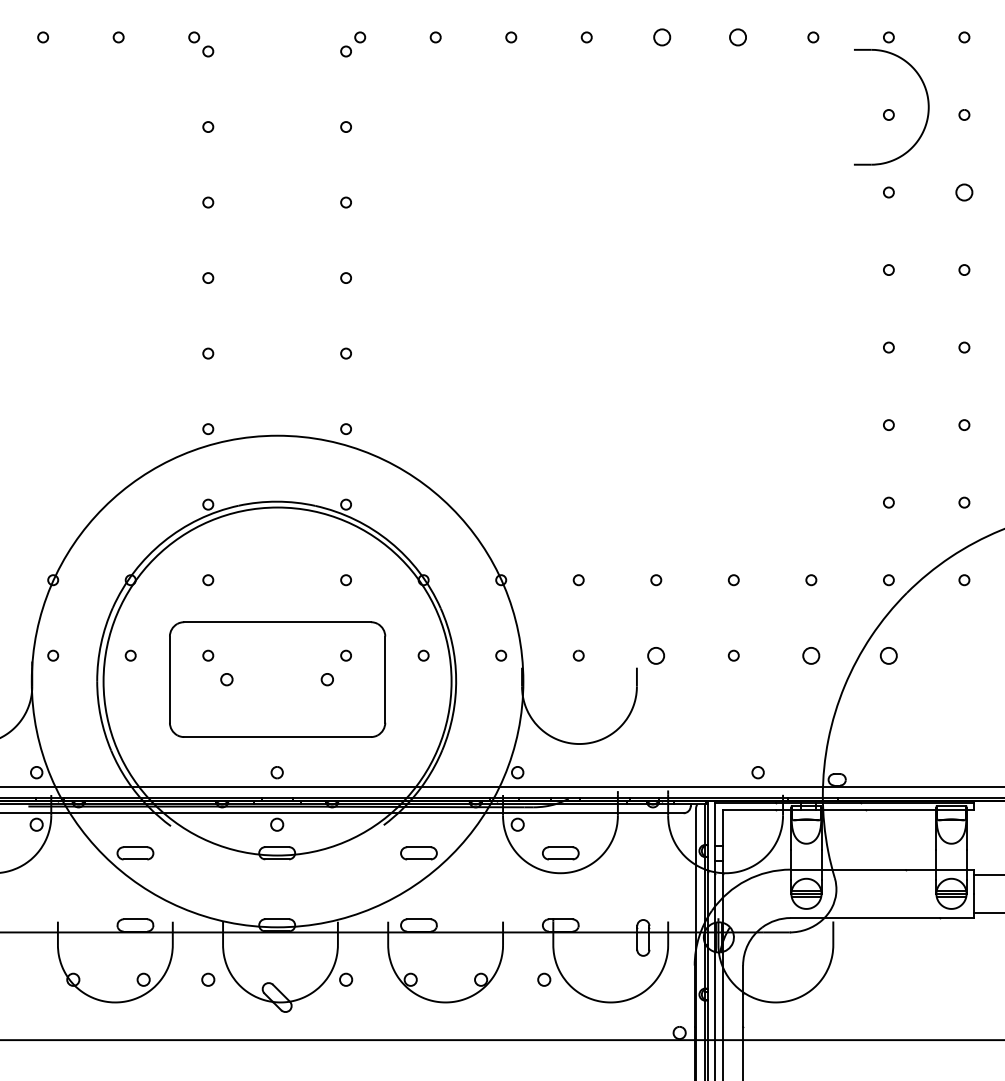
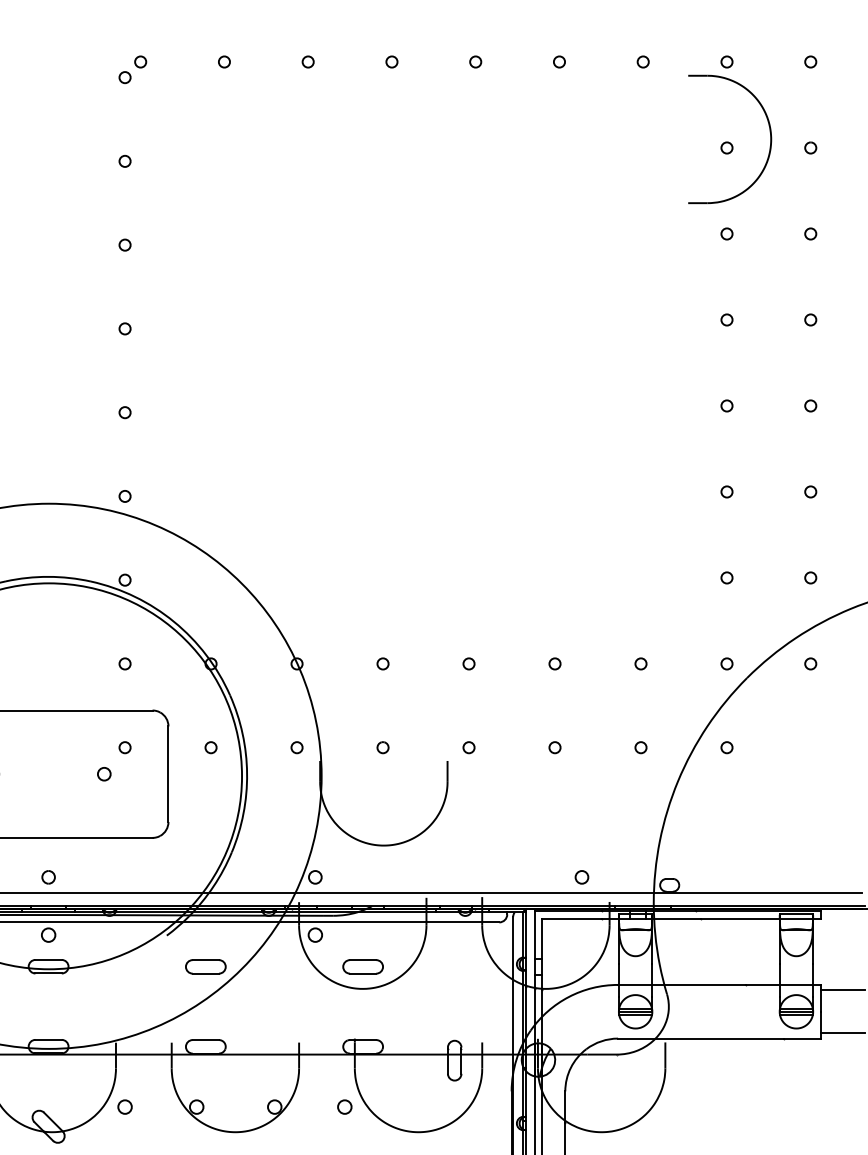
circle: (662, 37) -> (475, 62), size x0.62
circle: (737, 37) -> (559, 62), size x0.62
circle: (964, 192) -> (810, 233), size x0.62
circle: (656, 655) -> (469, 747), size x0.62
circle: (811, 655) -> (641, 747), size x0.62
circle: (888, 655) -> (726, 747), size x0.62

